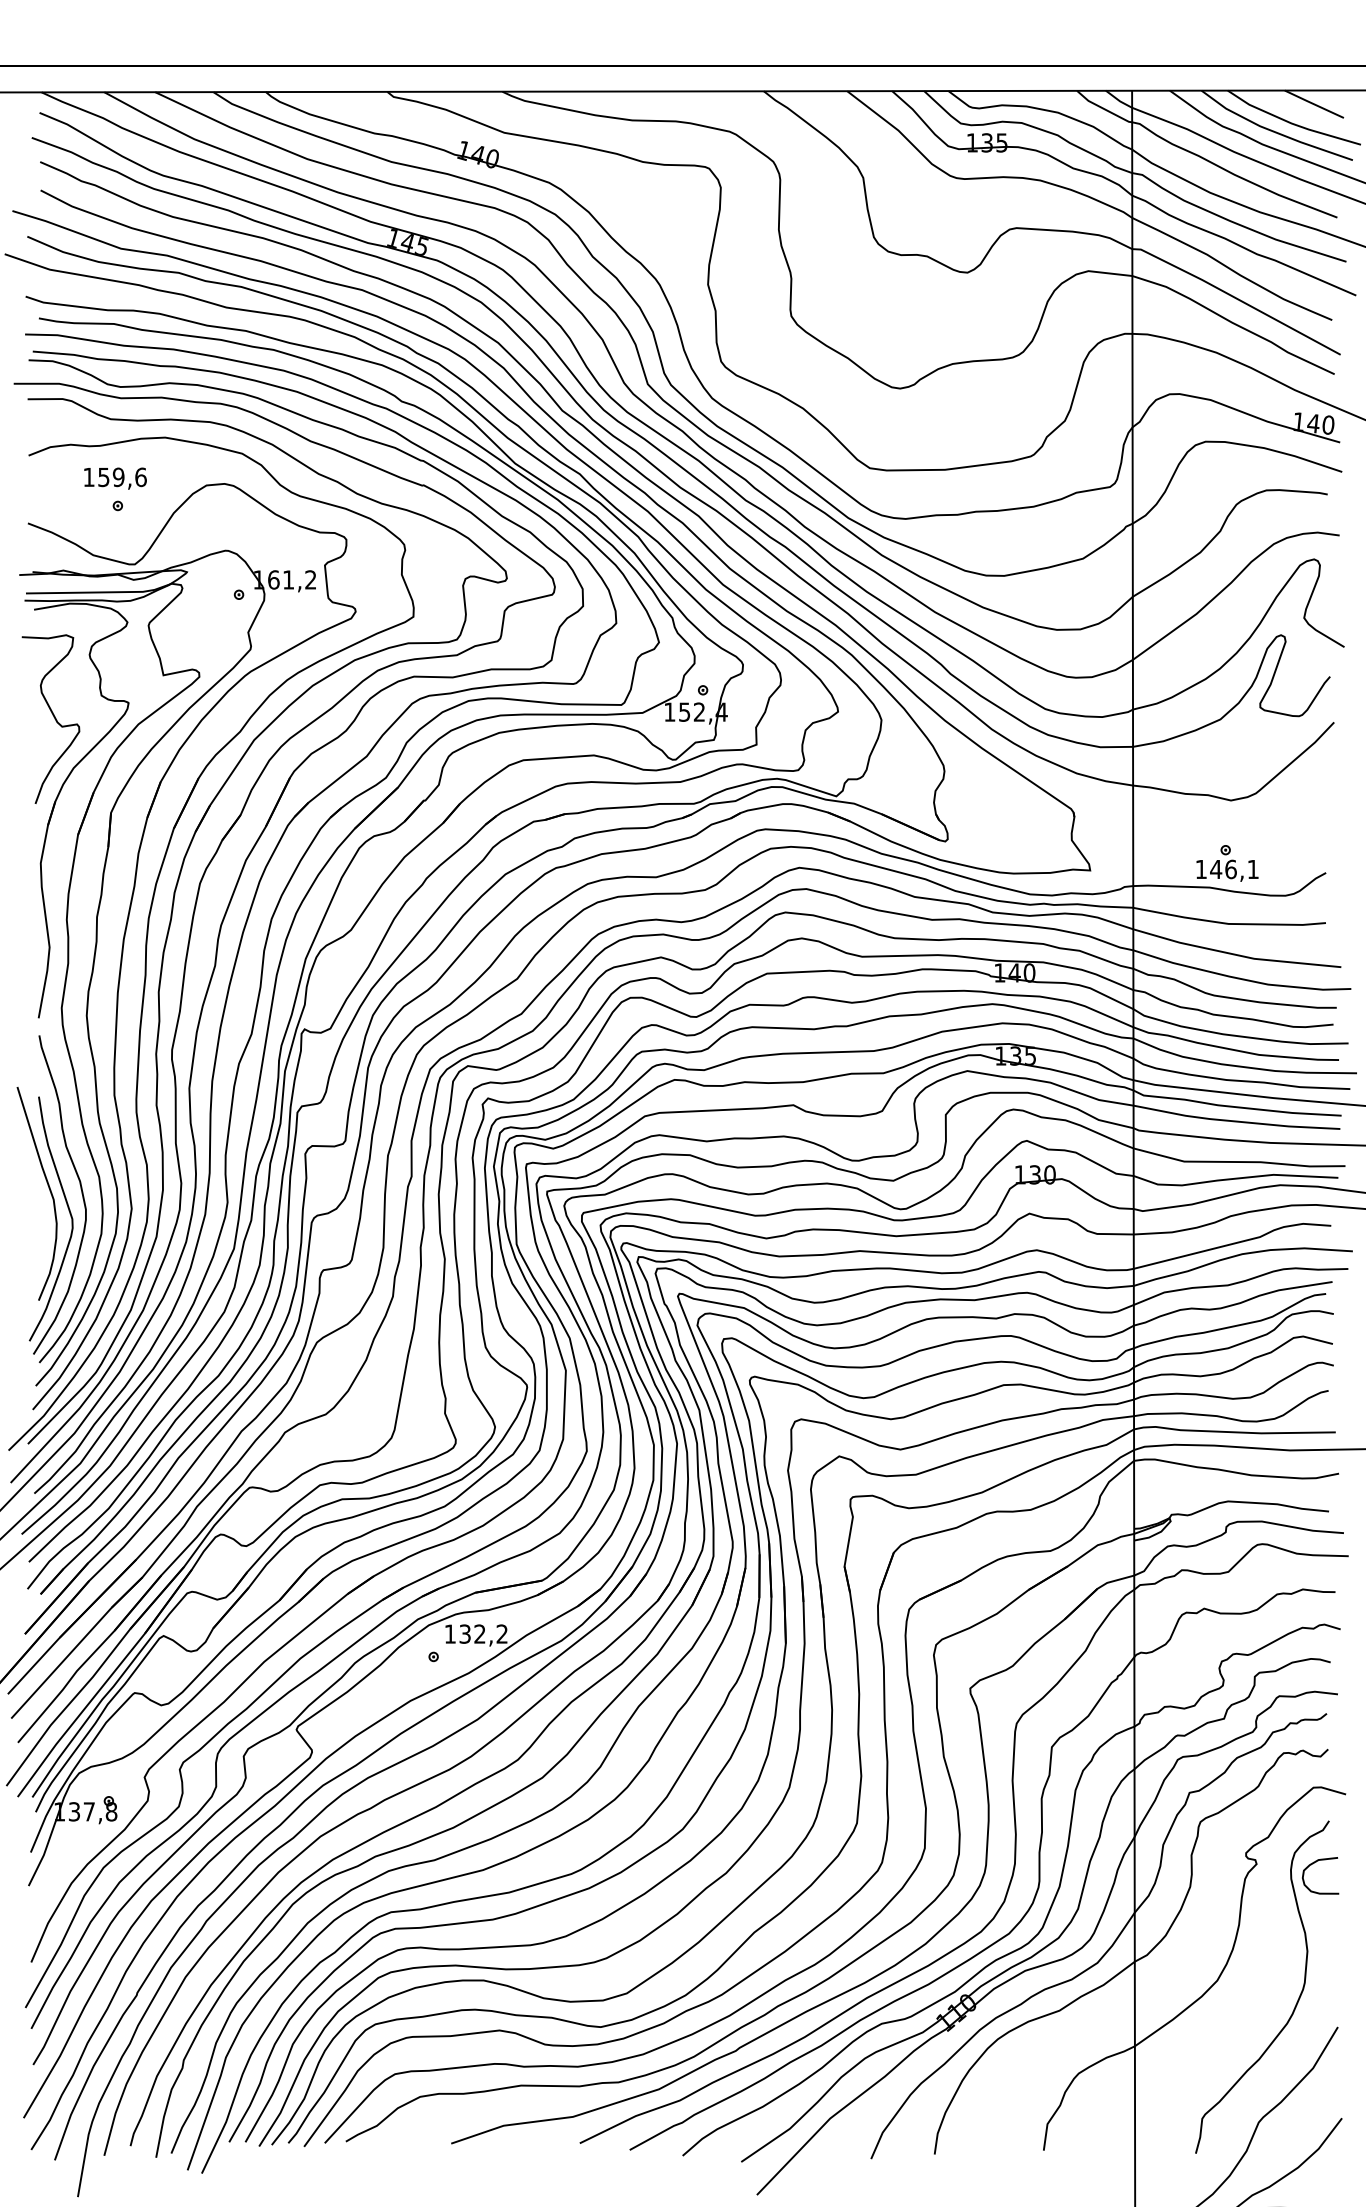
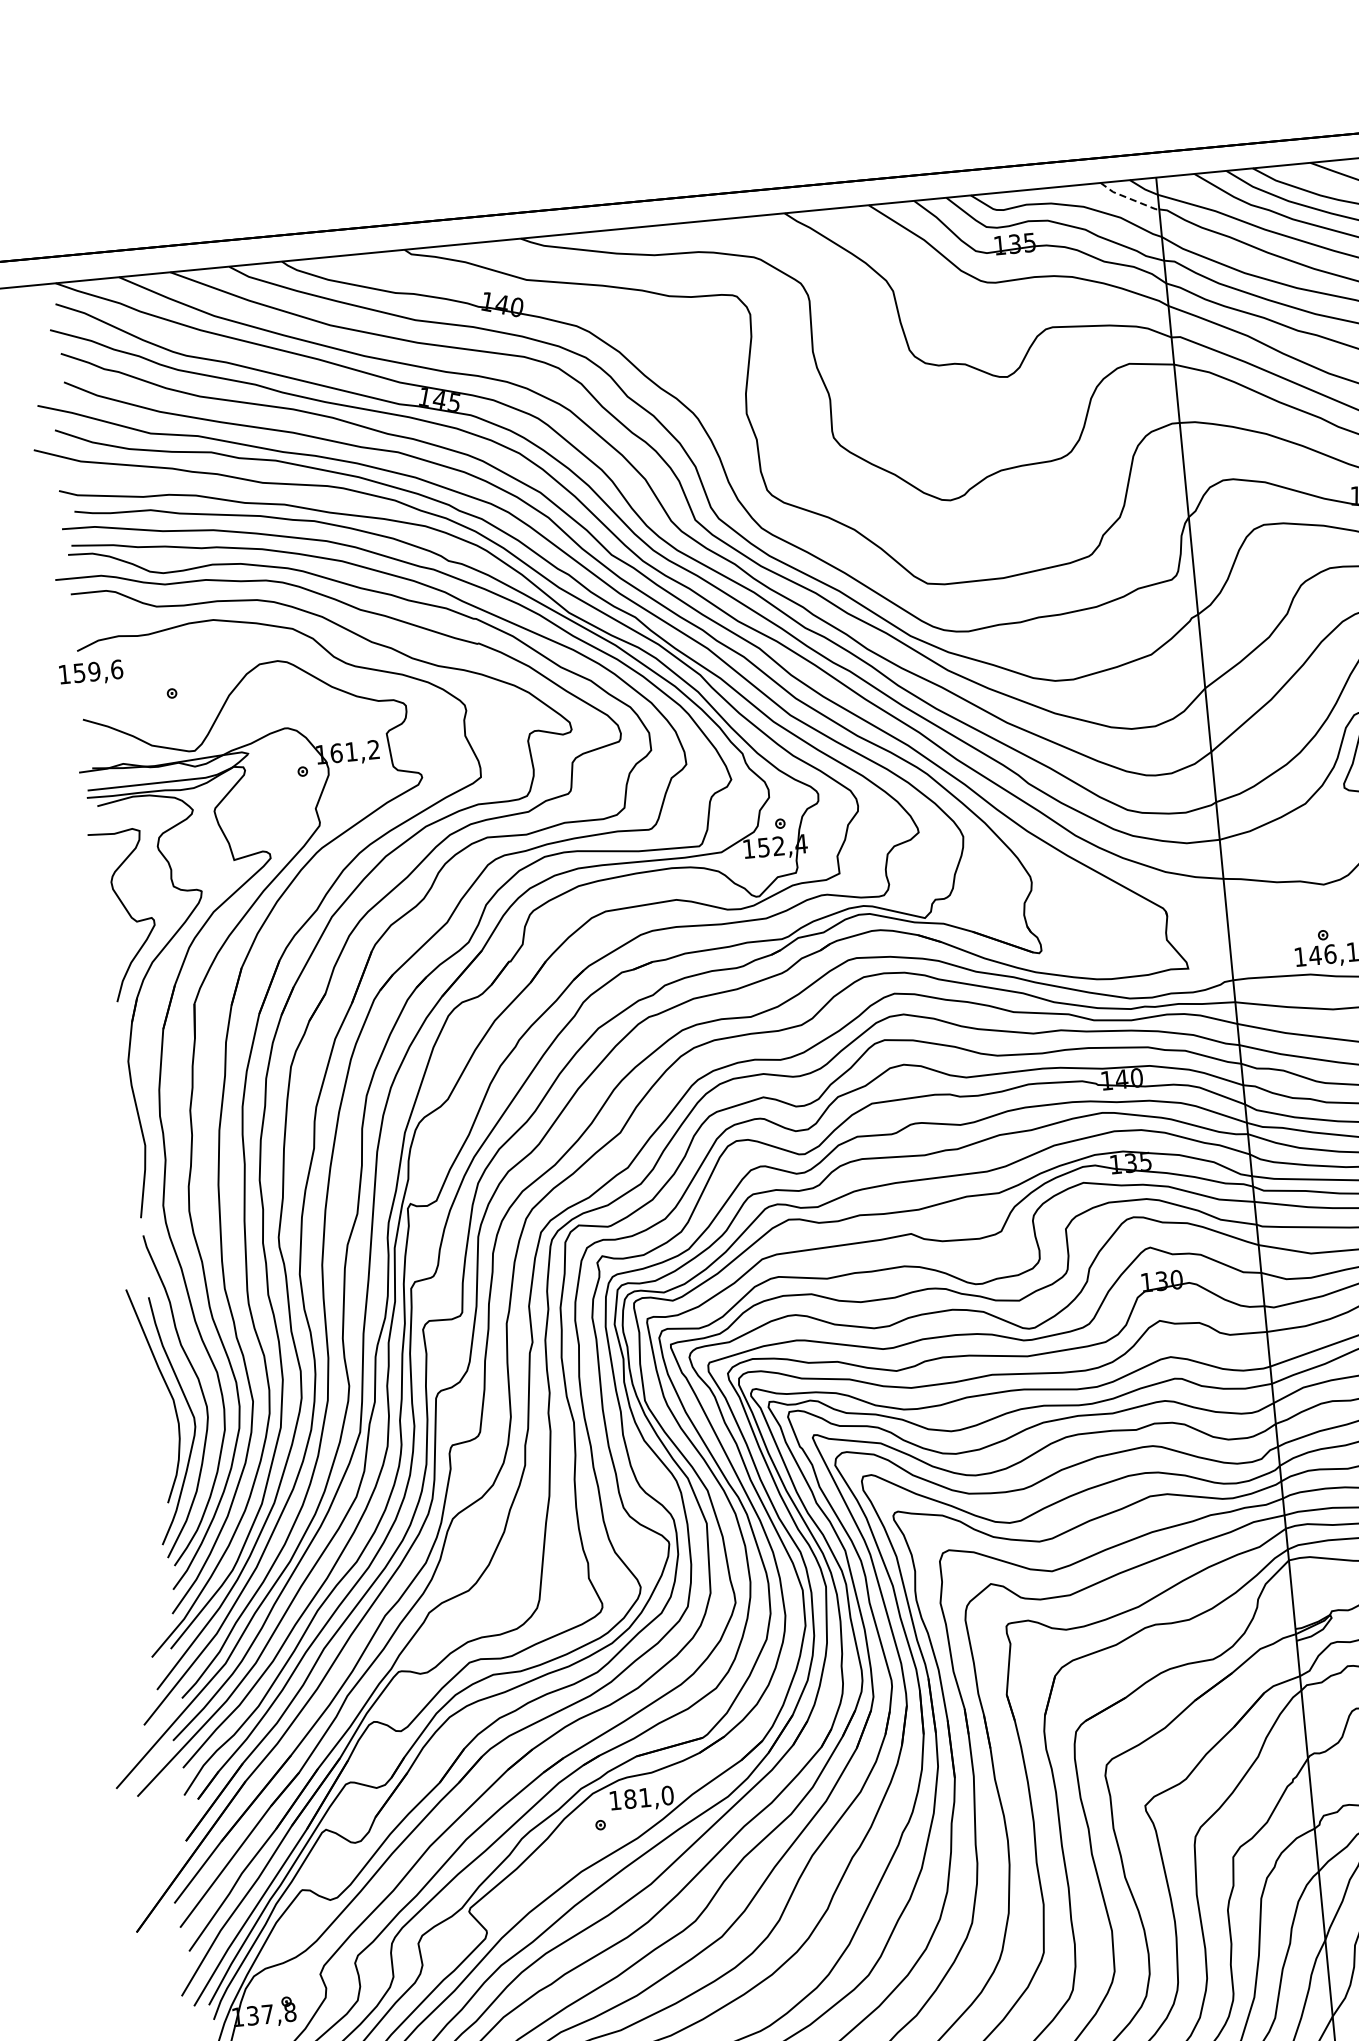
line: (1103, 108) -> (1129, 198), solid -> dashed
text: (115, 478) -> (91, 673), moved
text: (483, 1633) -> (648, 1796), 132,2 -> 181,0

